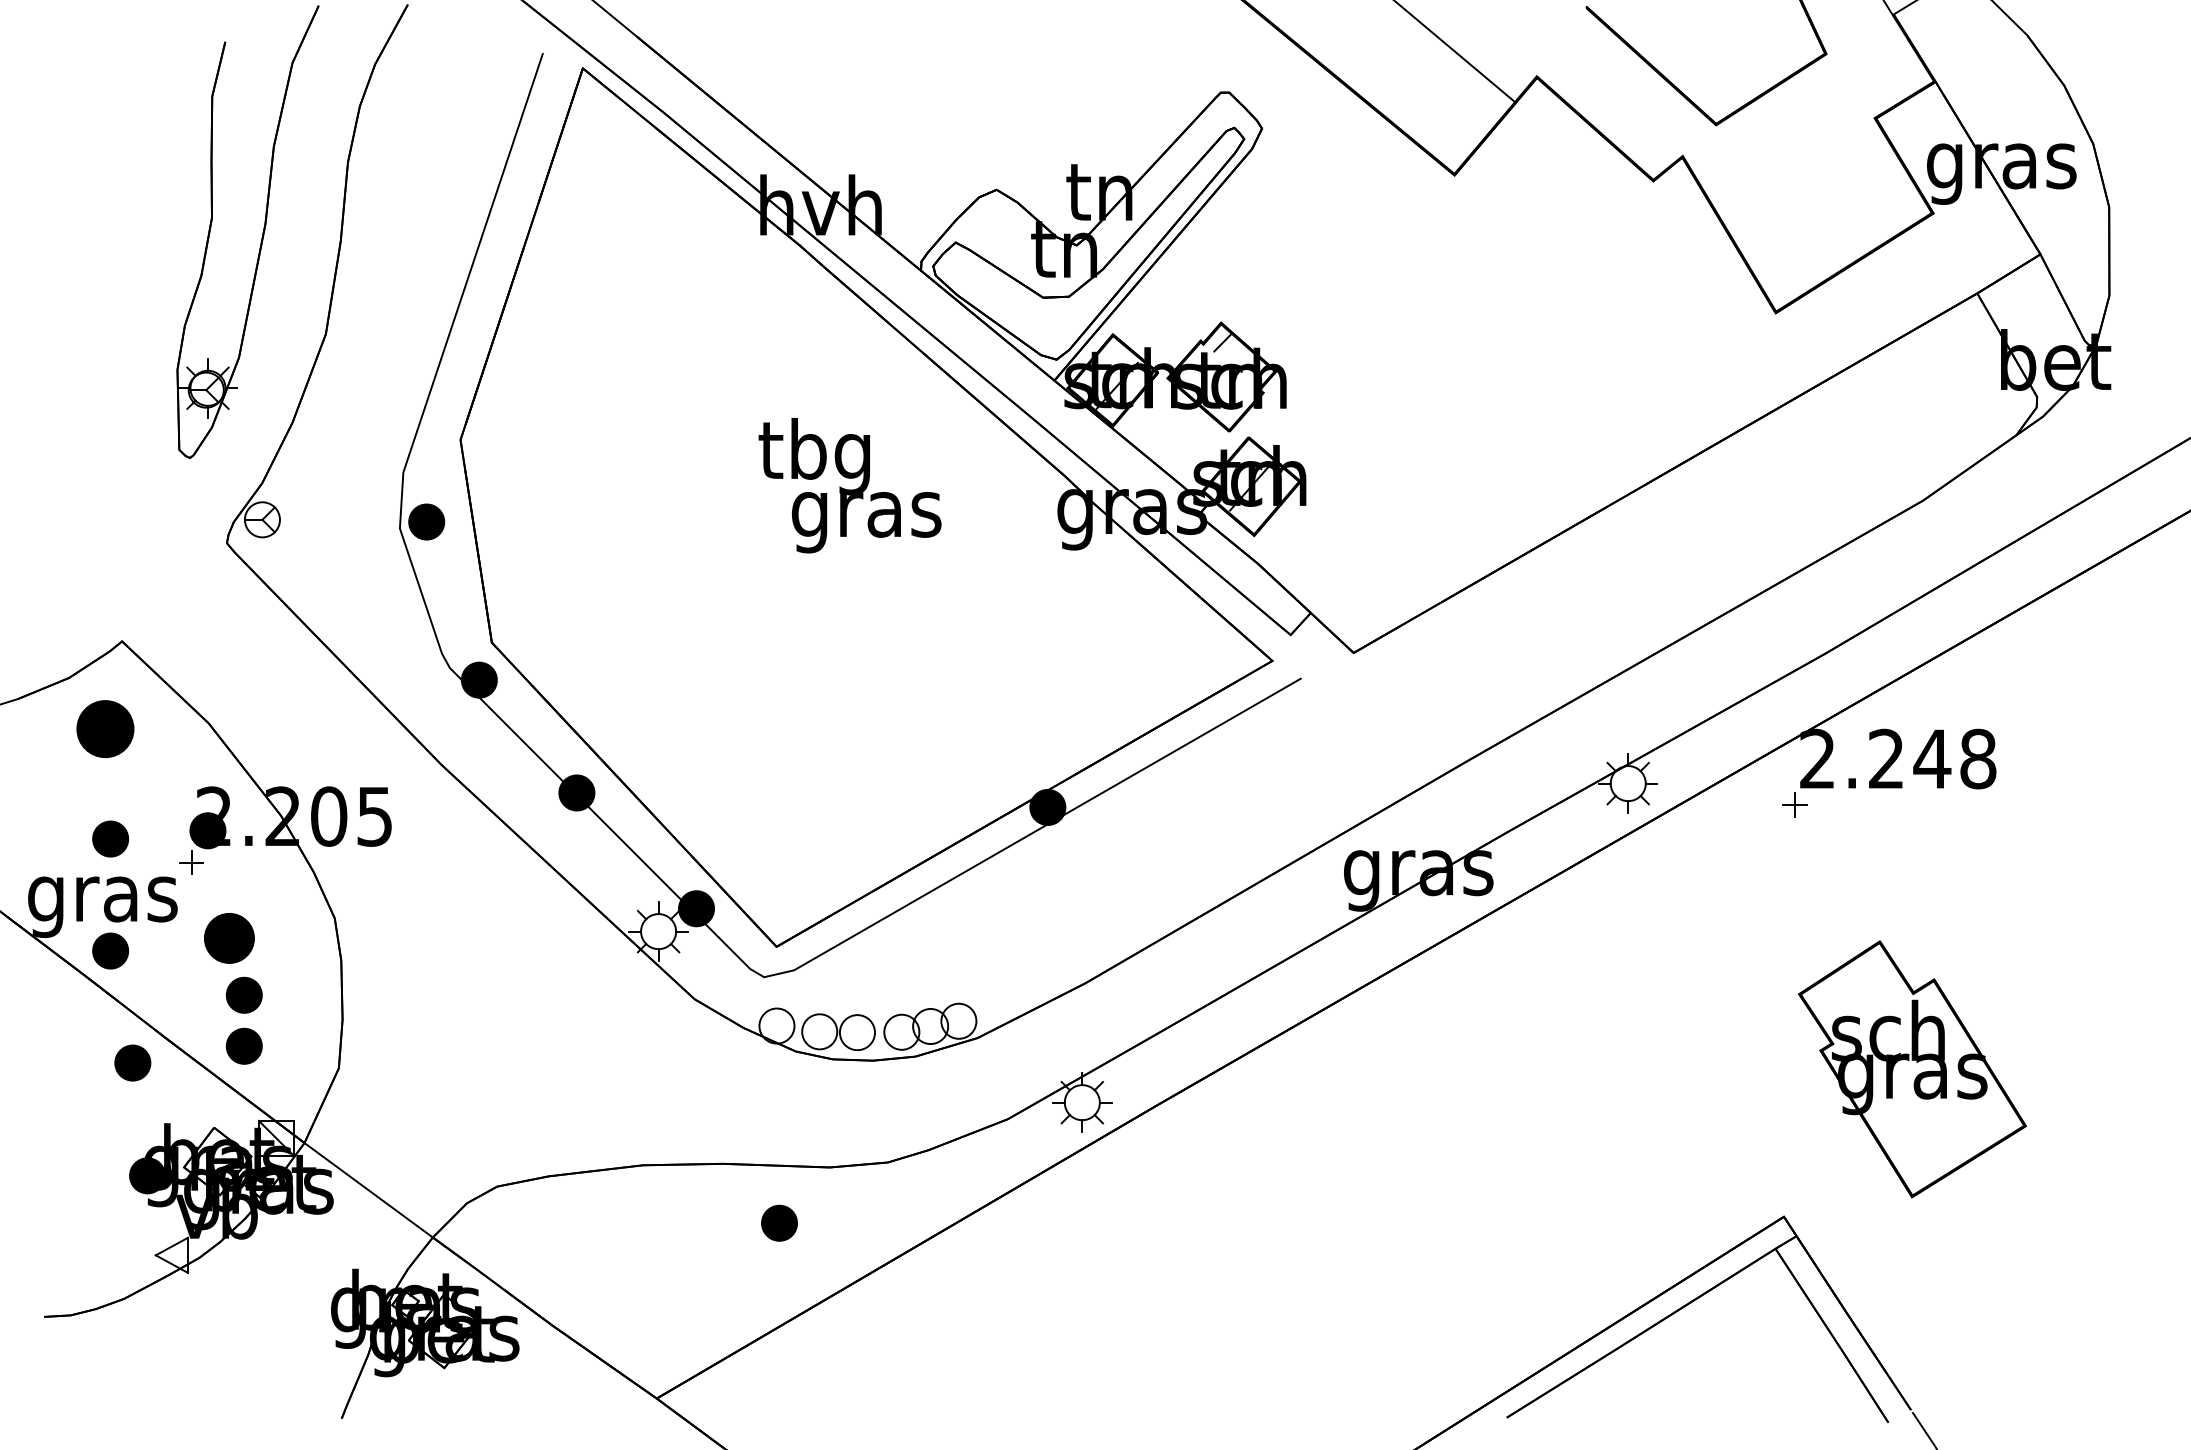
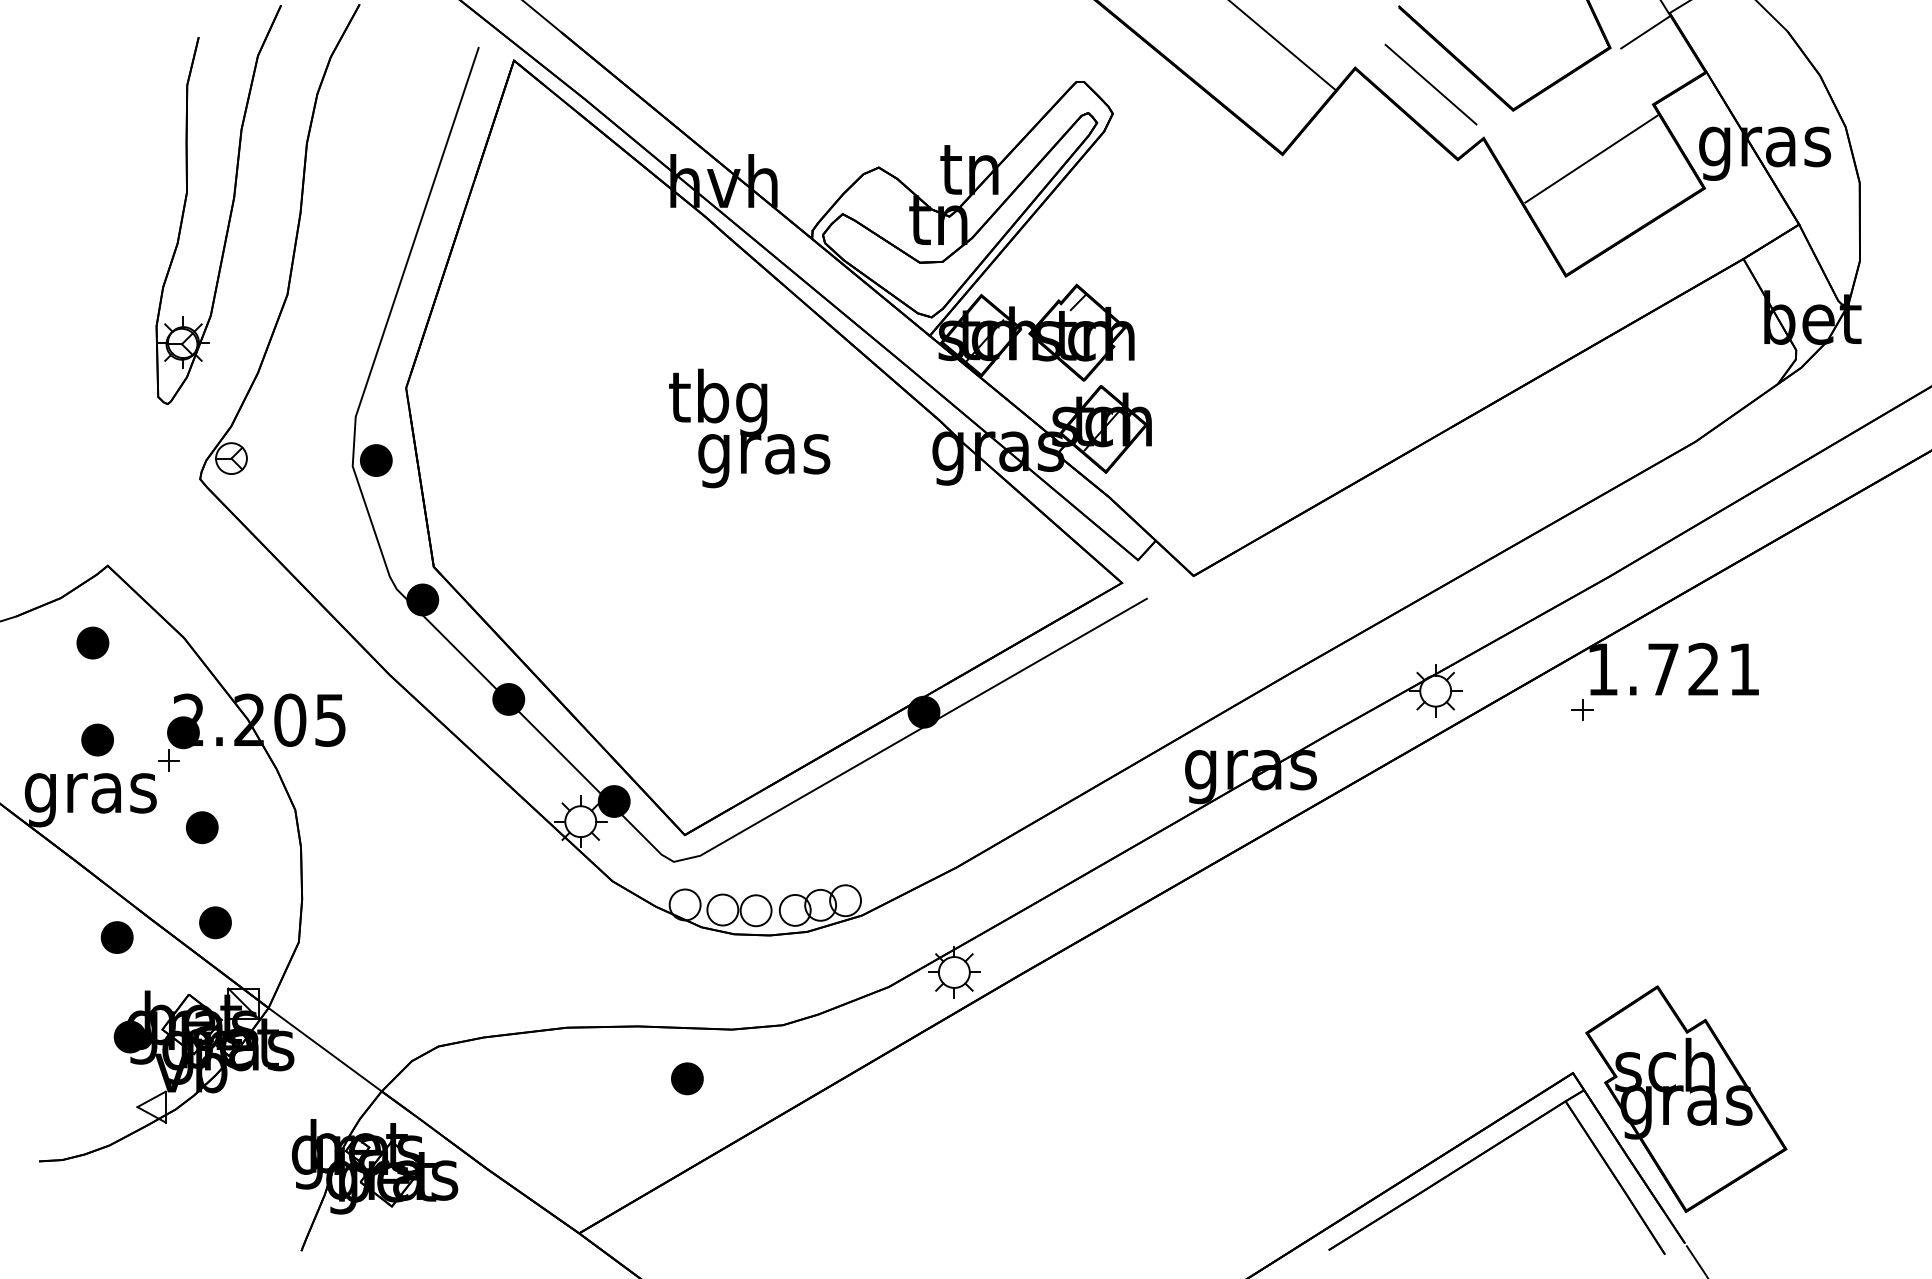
line: (1865, 36) -> (1644, 32), added
line: (1622, 95) -> (1430, 84), added
line: (1804, 179) -> (1591, 158), added
part: (104, 728) -> (92, 642), size x0.62
text: (1898, 758) -> (1674, 669), 2.248 -> 1.721
part: (228, 938) -> (201, 827), size x0.71
part: (110, 950) -> (97, 838), removed
part: (243, 994) -> (214, 877), removed
part: (1912, 1069) -> (1686, 1099), moved

